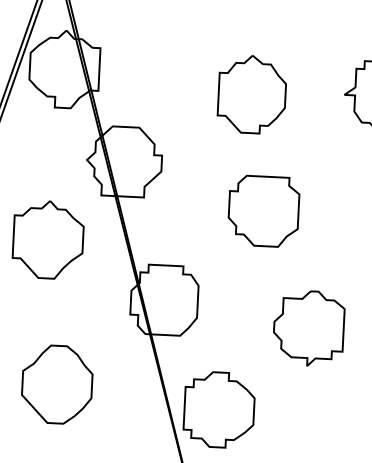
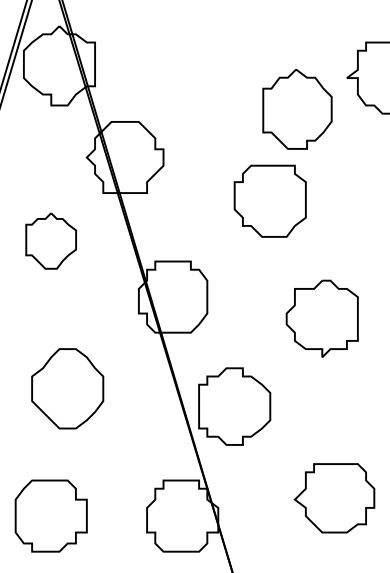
part: (252, 94) -> (297, 109), moved
part: (47, 239) -> (50, 240), size x0.7

